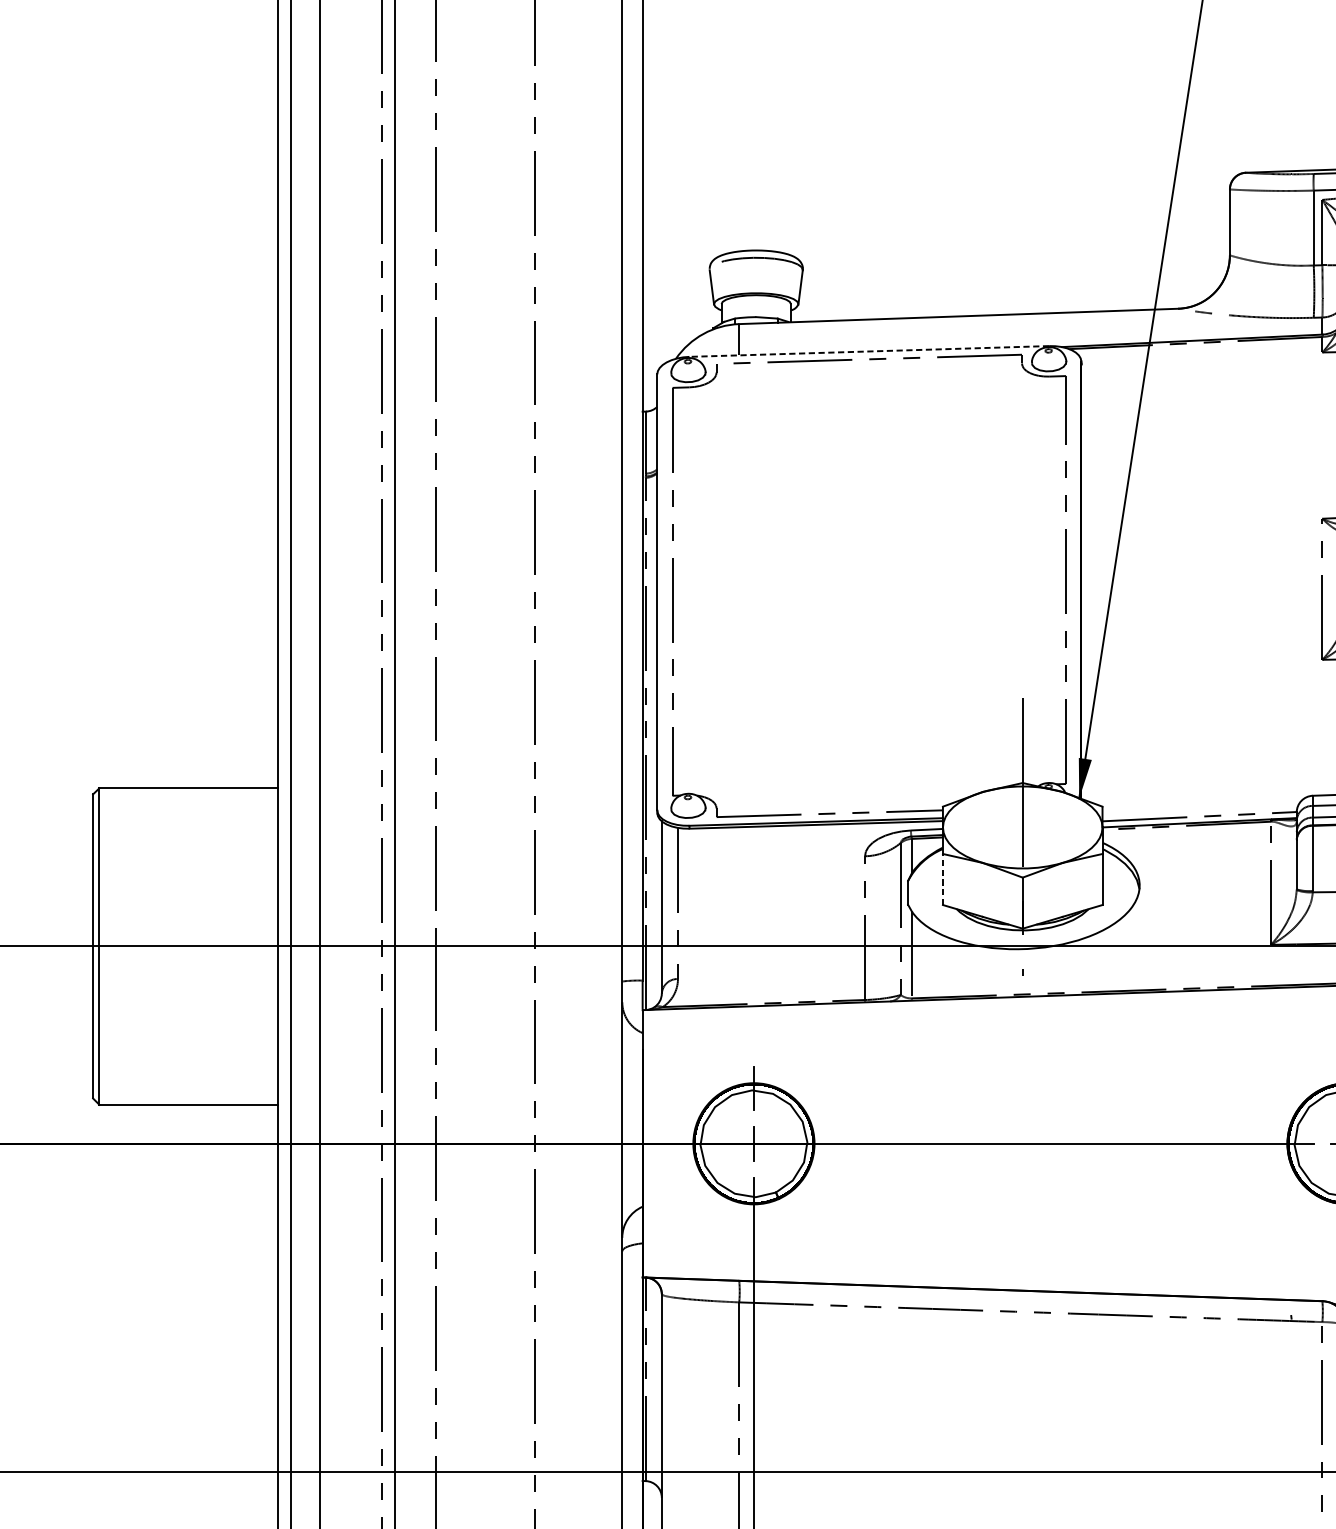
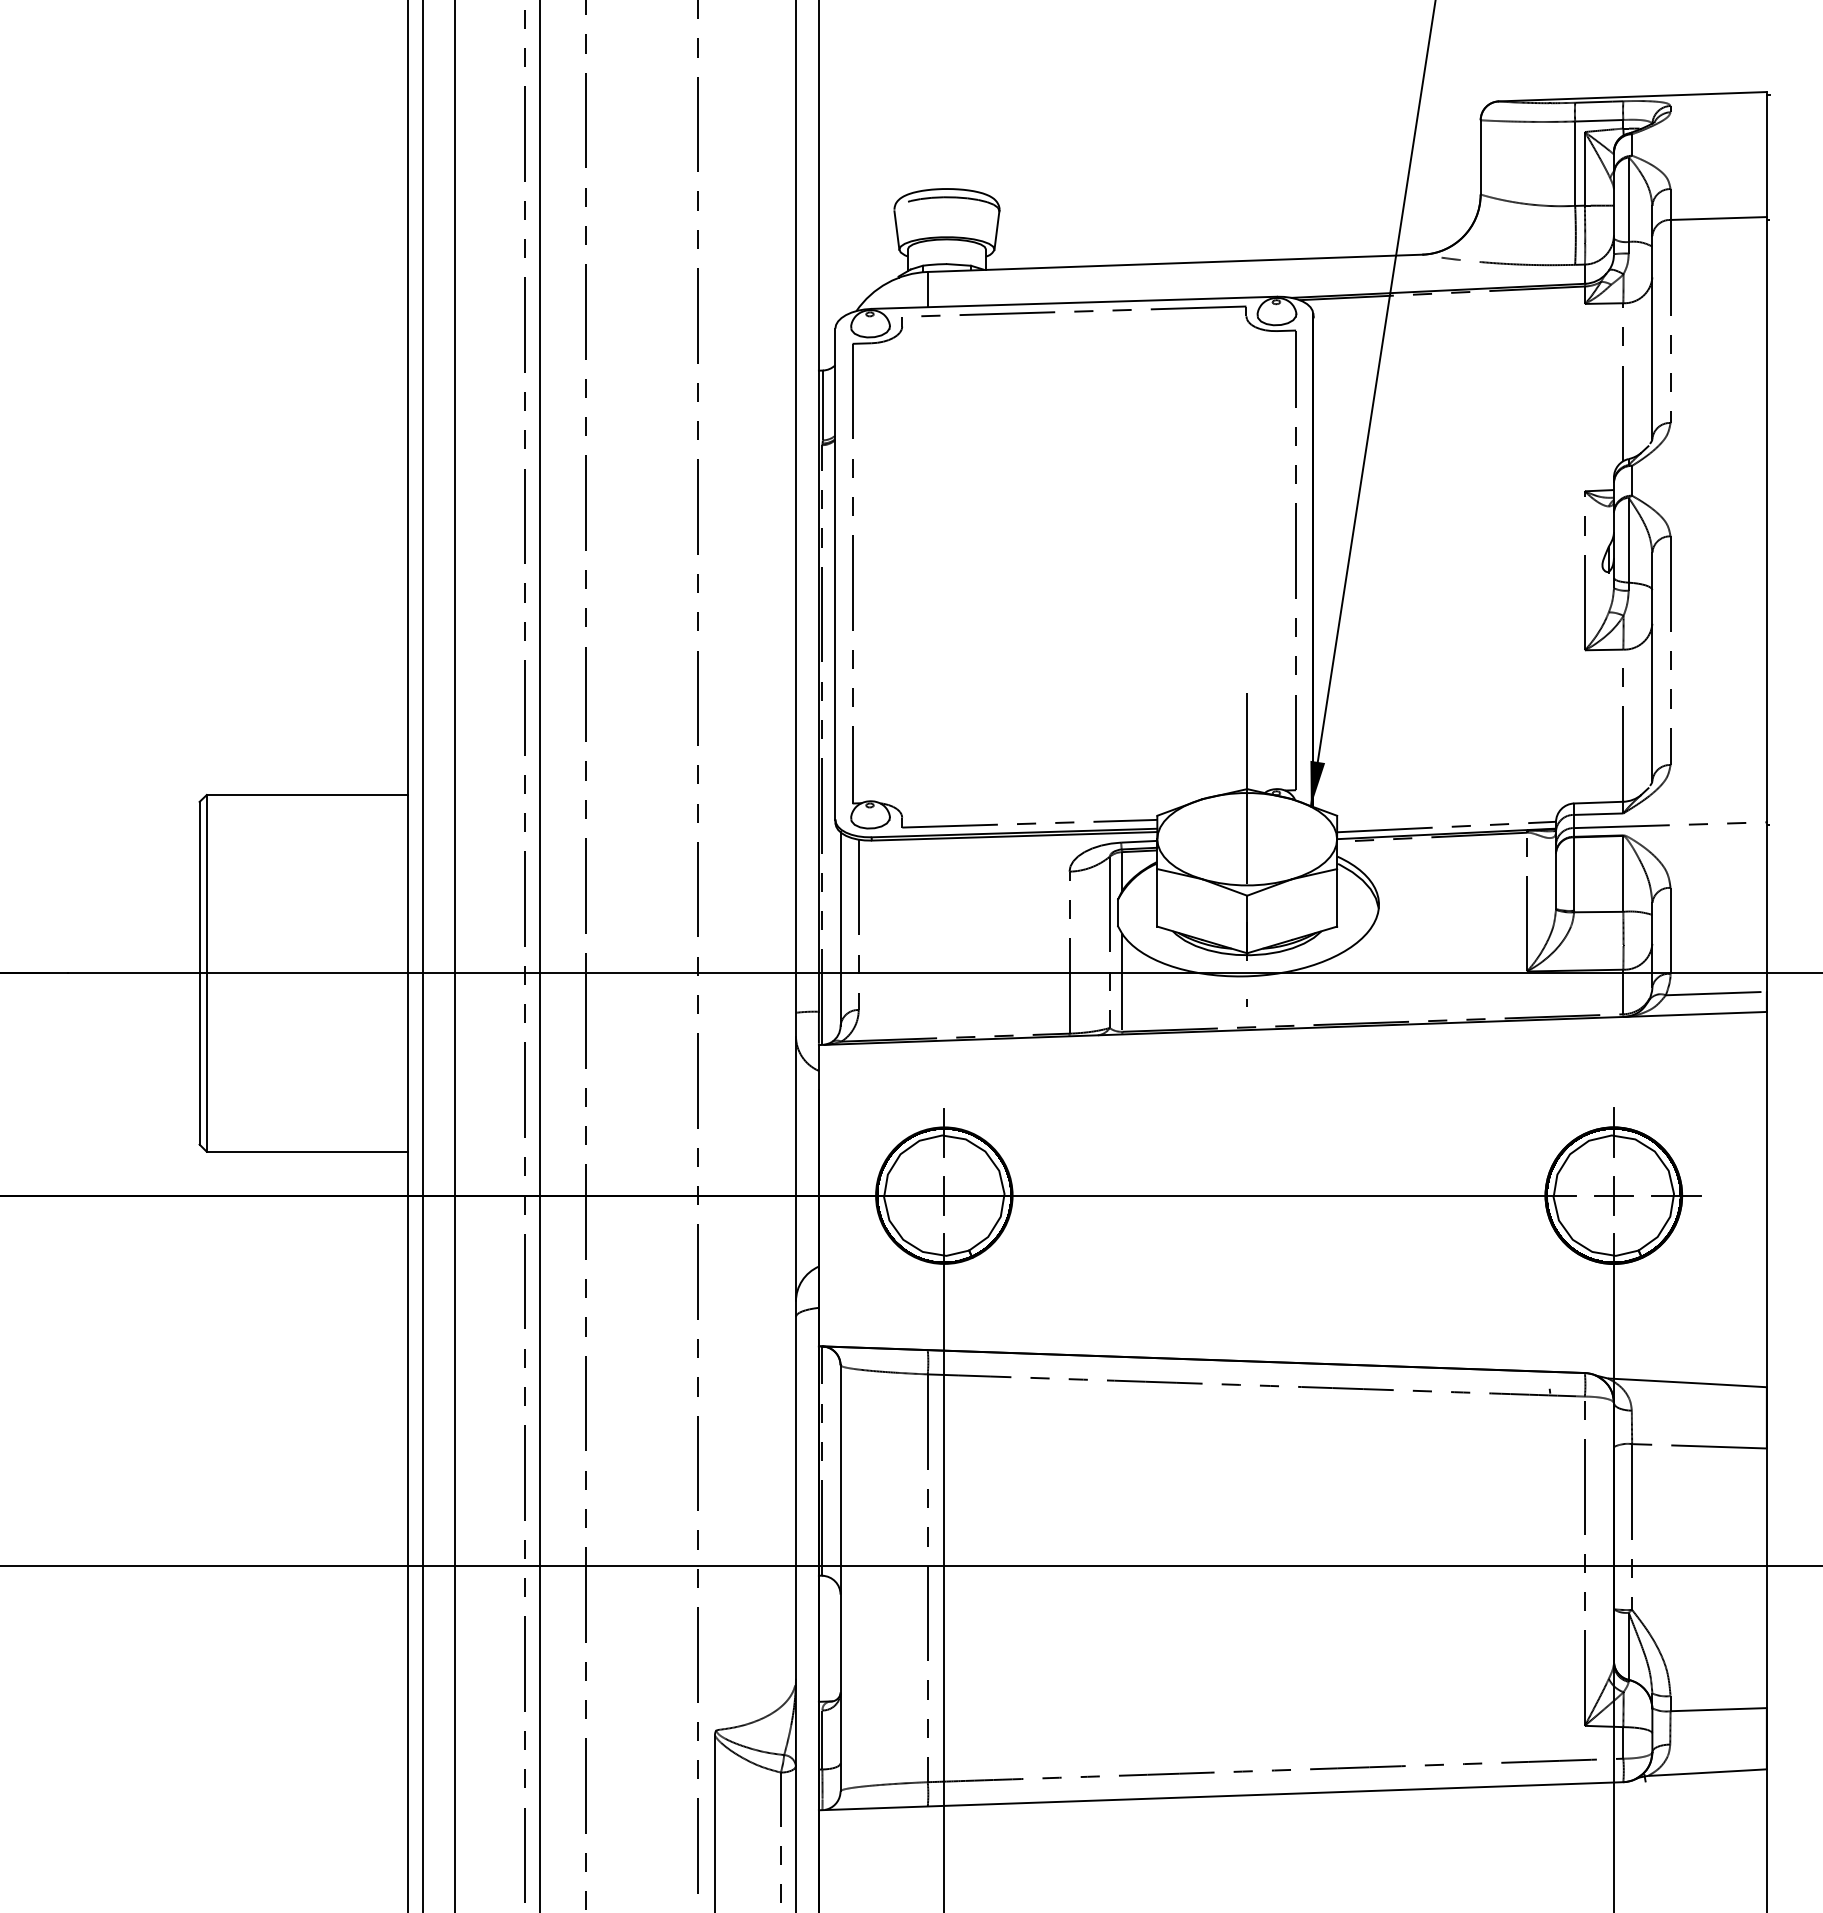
line: (869, 351) -> (1074, 302), dashed -> solid
line: (943, 879) -> (1157, 897), dashed -> solid

